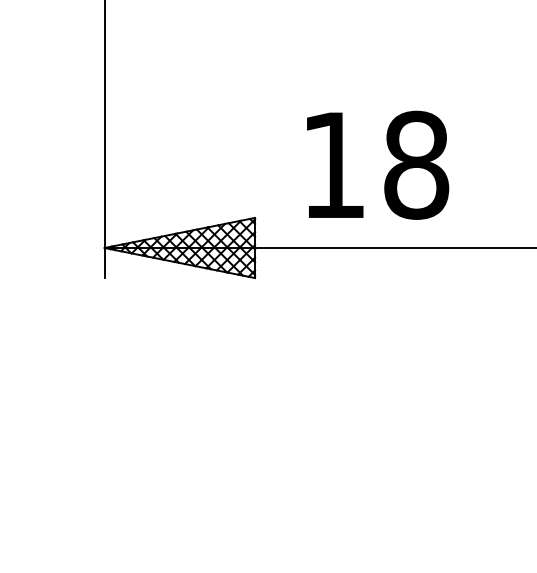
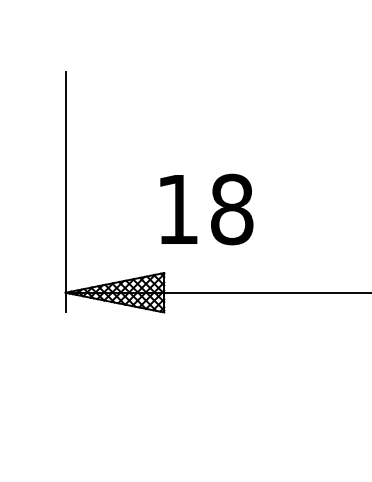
text: (377, 165) -> (206, 209), moved

